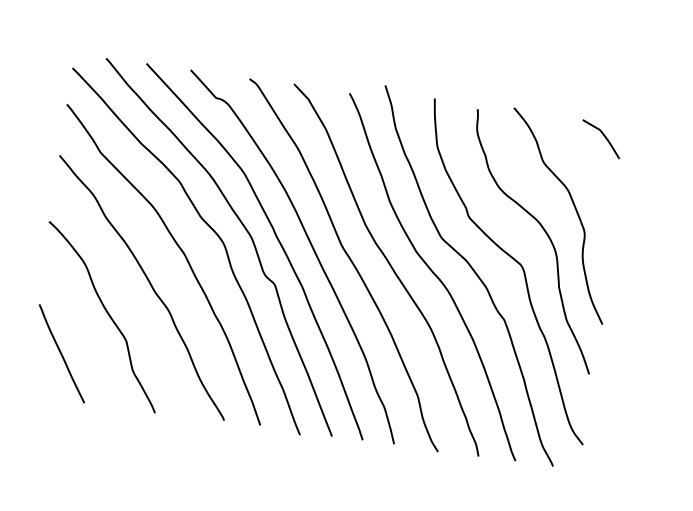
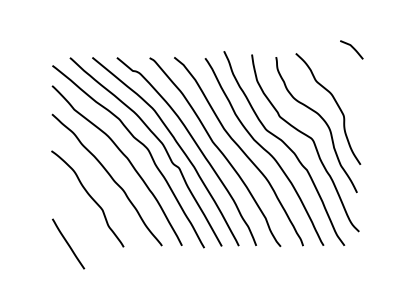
curve: (602, 136) -> (352, 48), moved
line: (61, 352) -> (68, 243), moved

